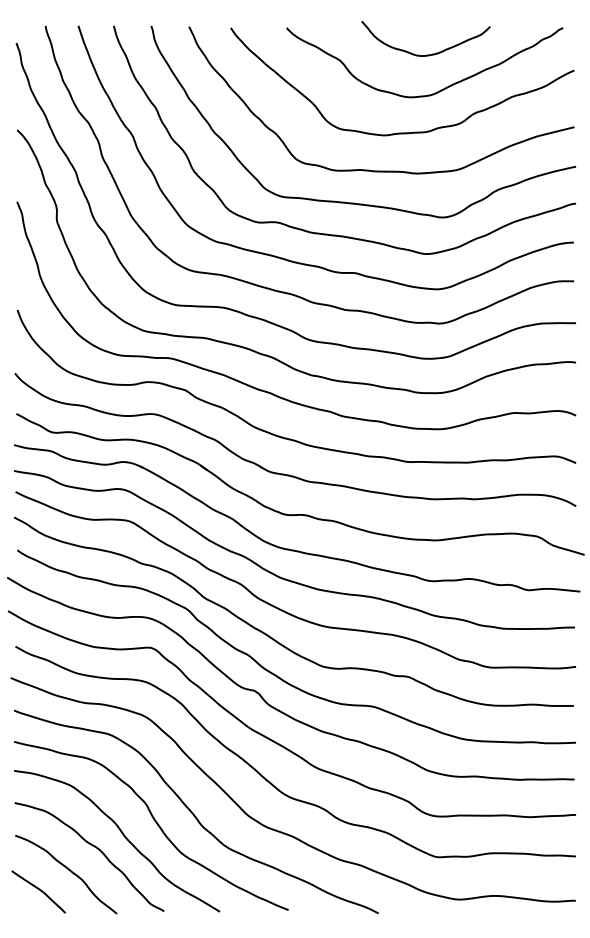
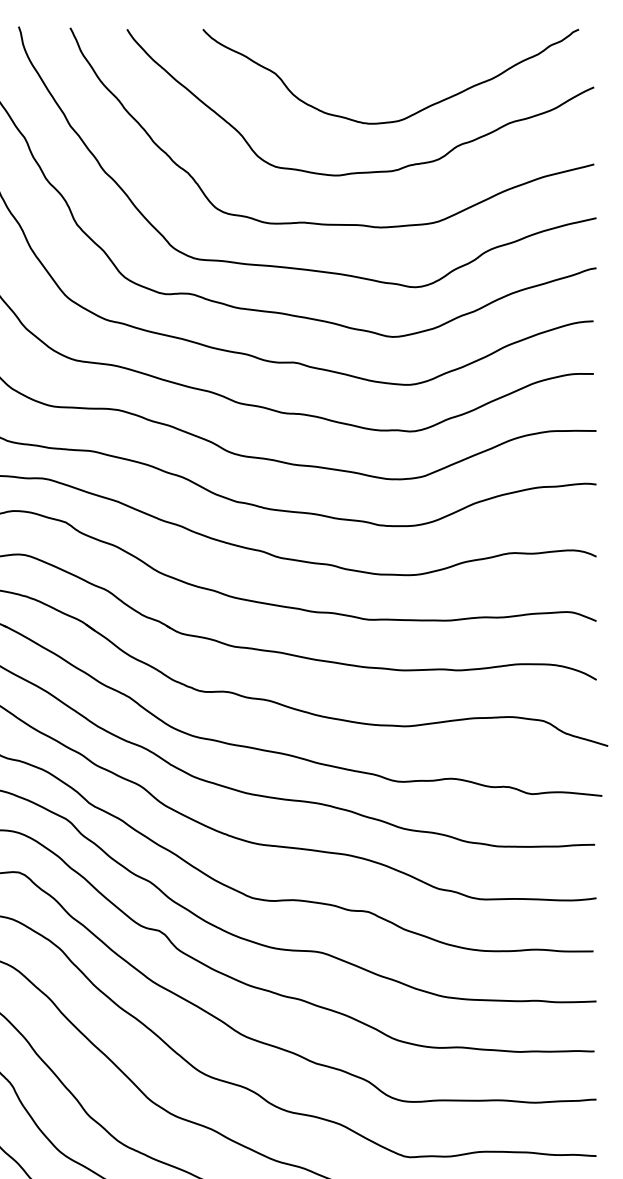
curve: (426, 54) -> (393, 65), removed

